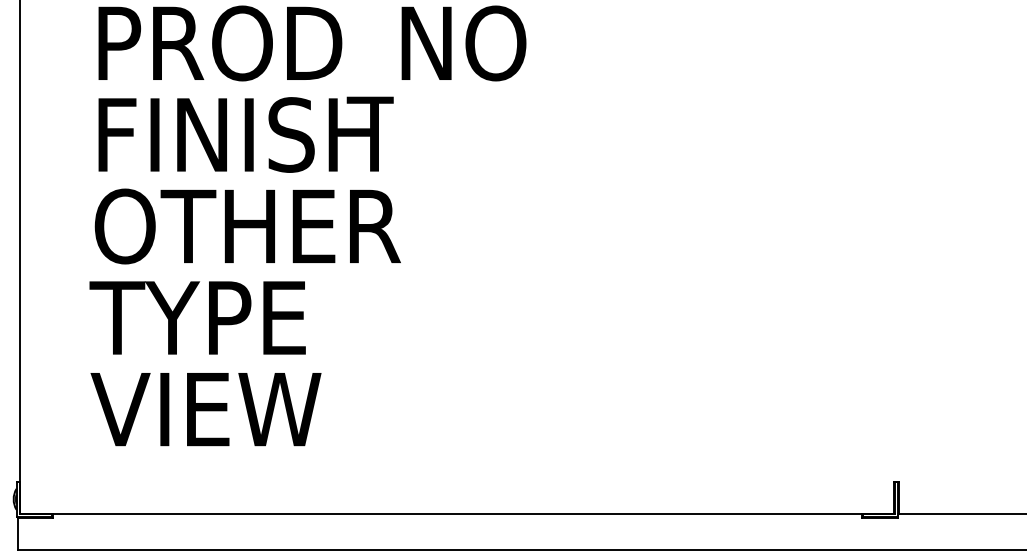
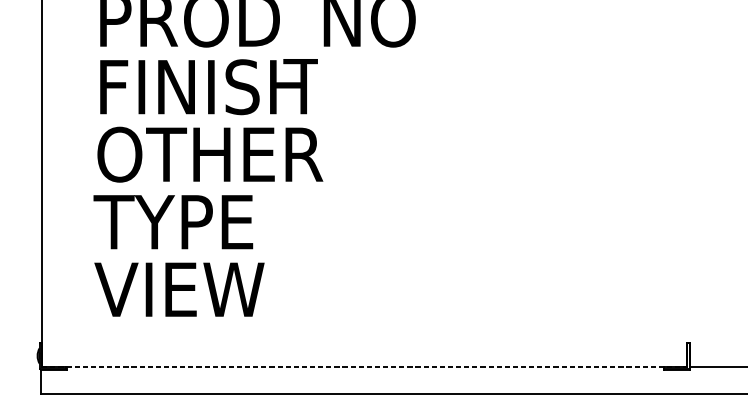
line: (456, 513) -> (364, 366), solid -> dashed

